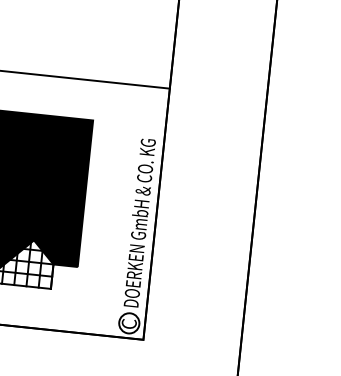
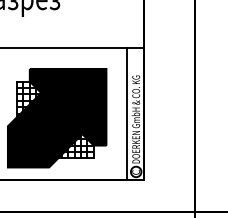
line: (124, 209) -> (127, 113), added

